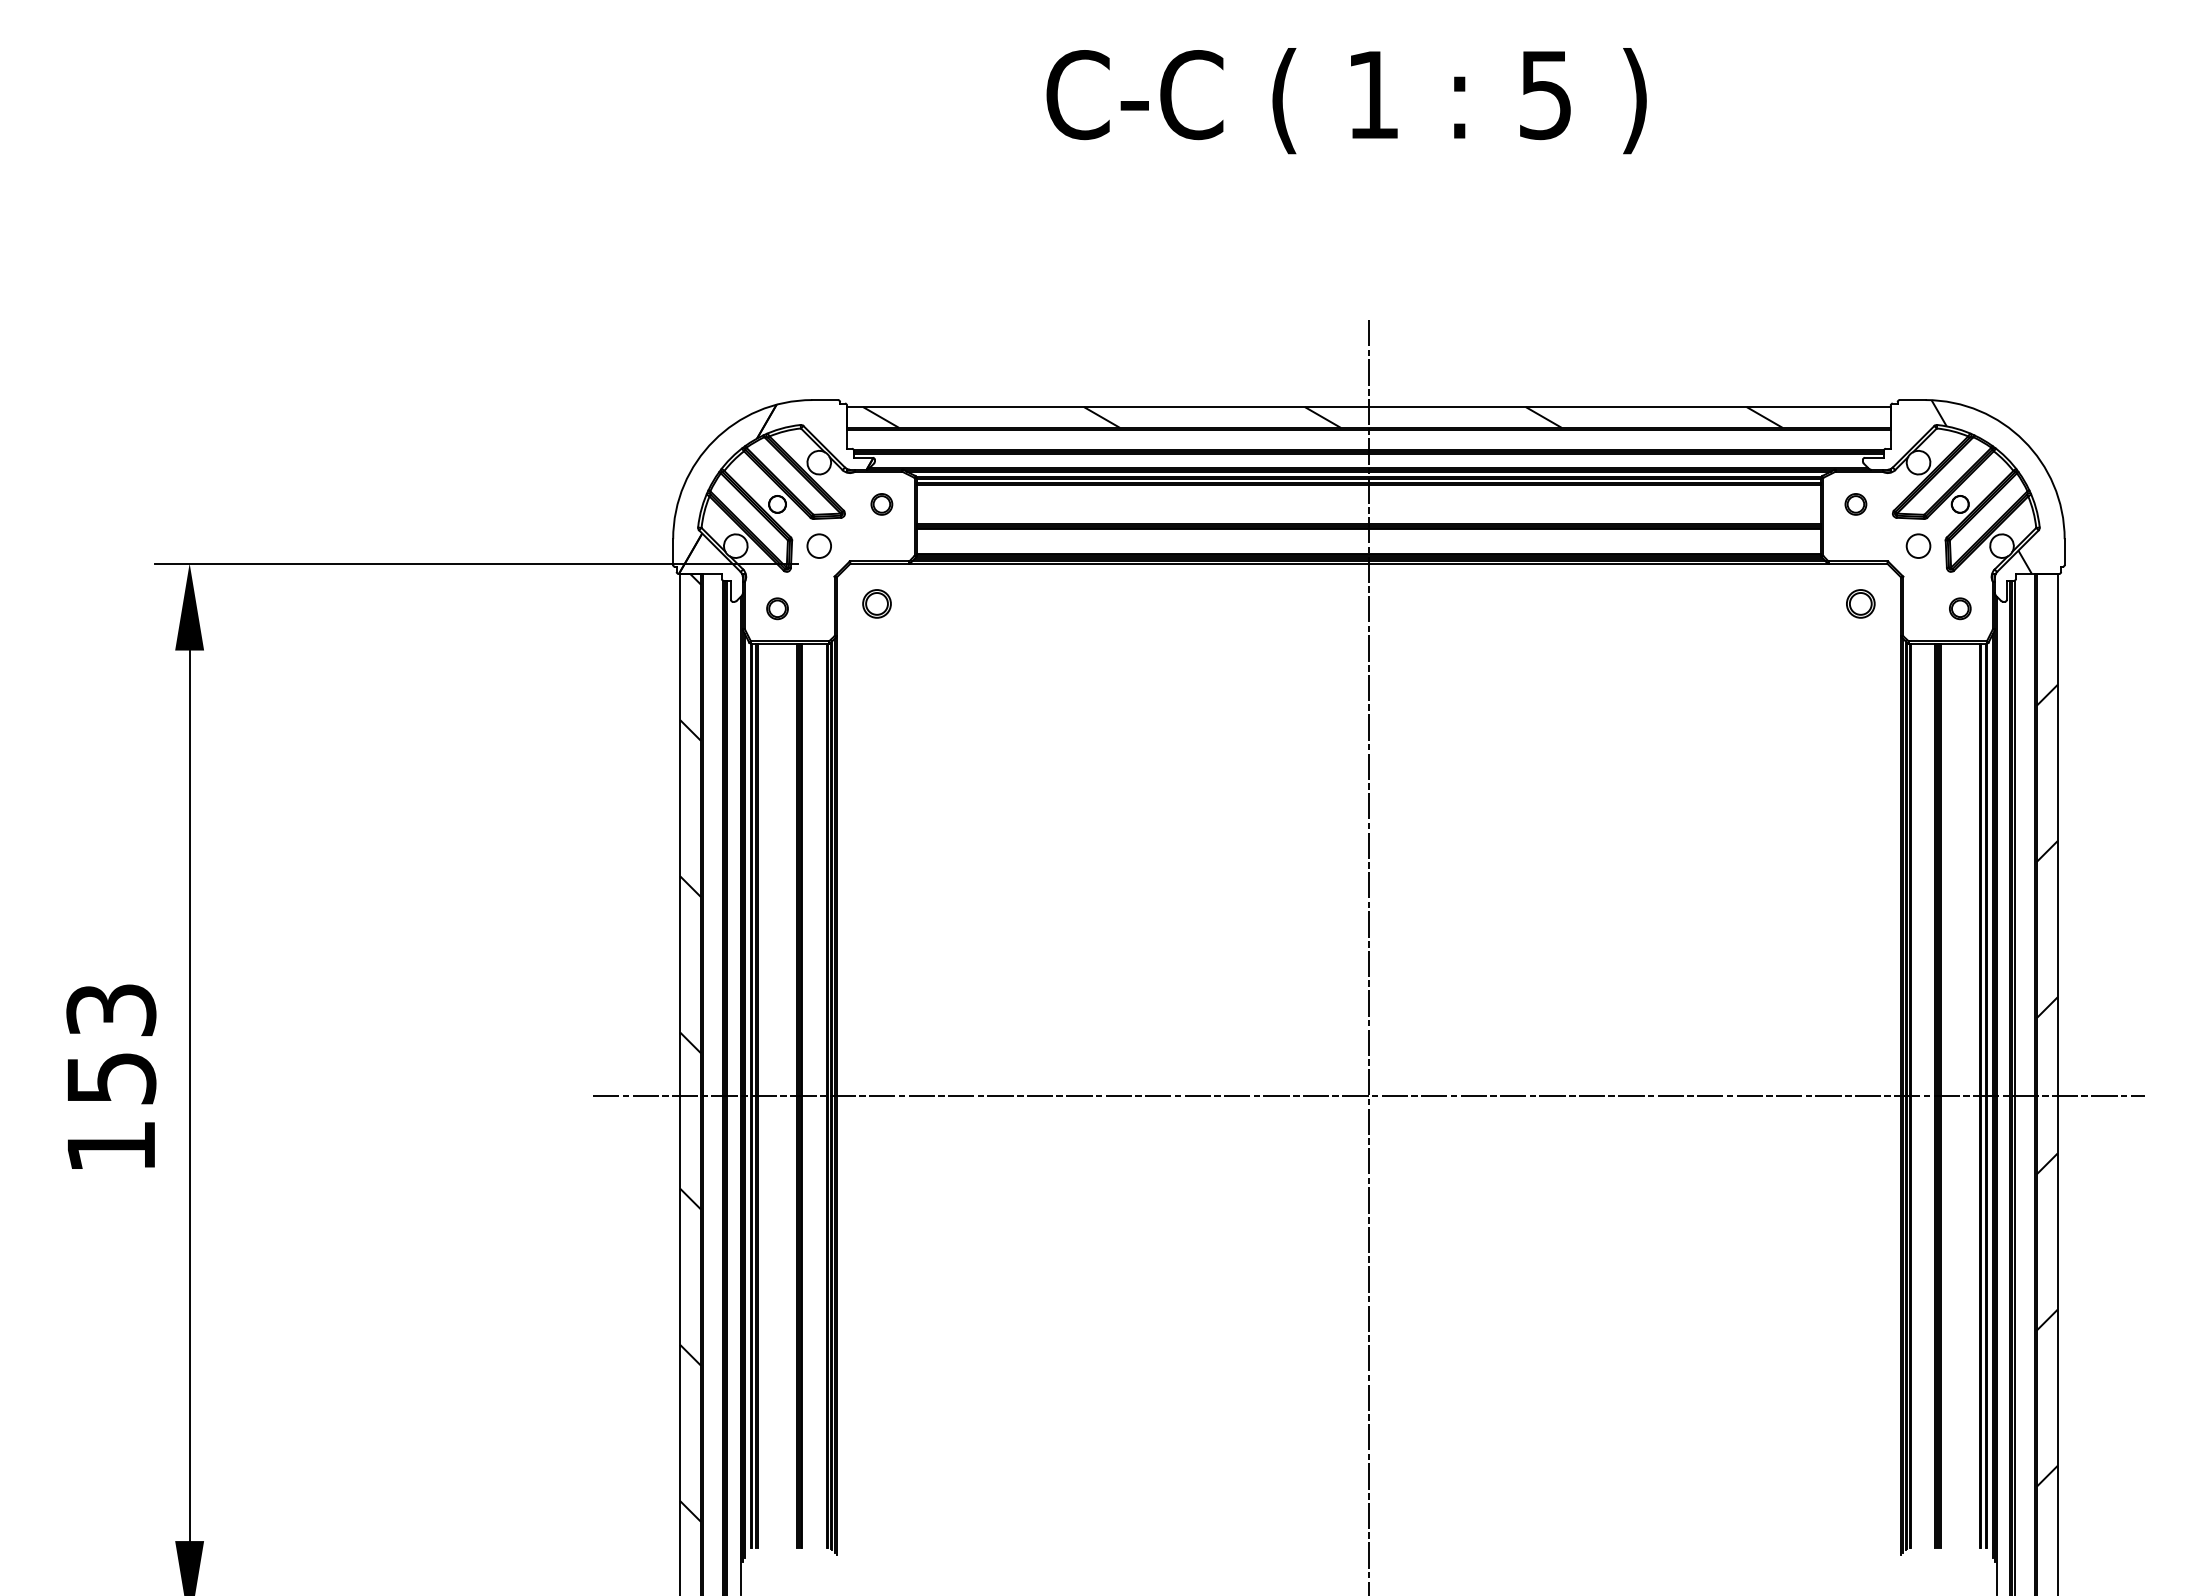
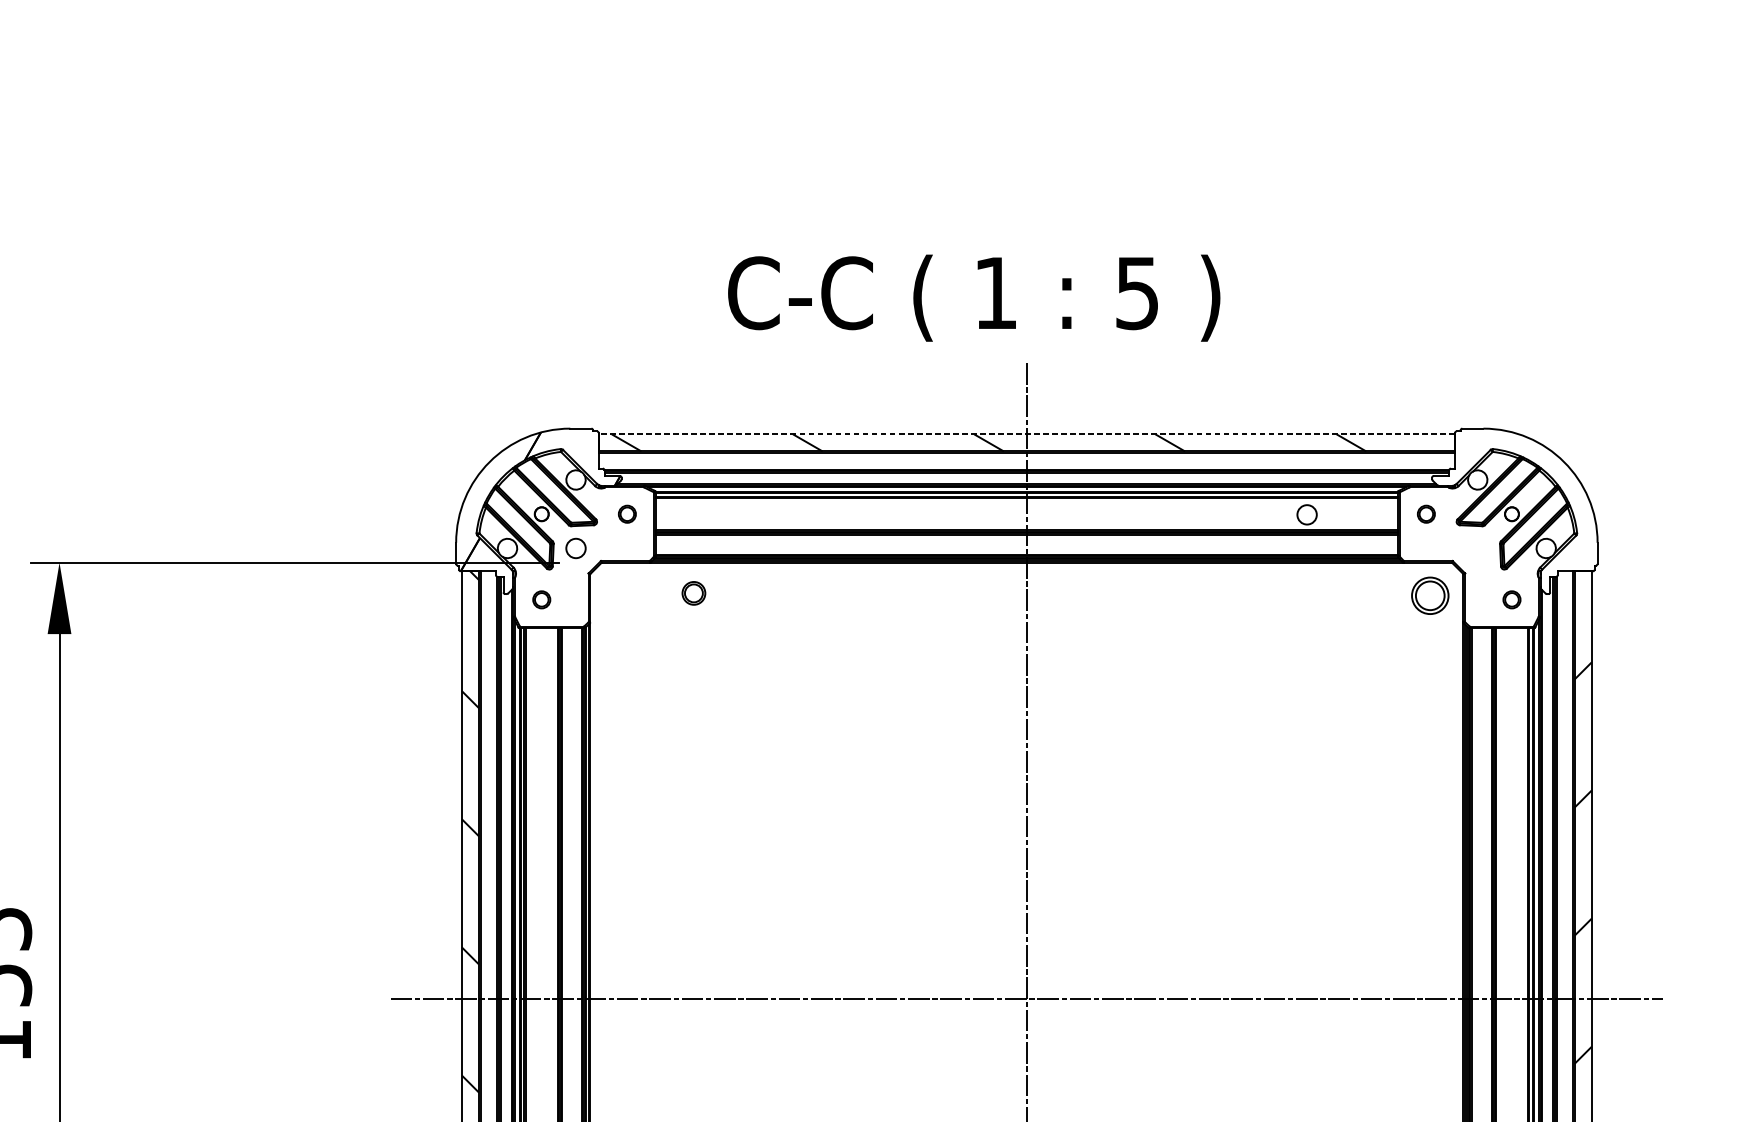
text: (1346, 101) -> (974, 298), moved
line: (1368, 407) -> (1026, 434), solid -> dashed
hatch: (1981, 487) -> (1529, 500), removed
circle: (1918, 545) -> (1307, 514), moved
part: (876, 603) -> (693, 593), moved
part: (1860, 603) -> (1430, 595), size x1.6

